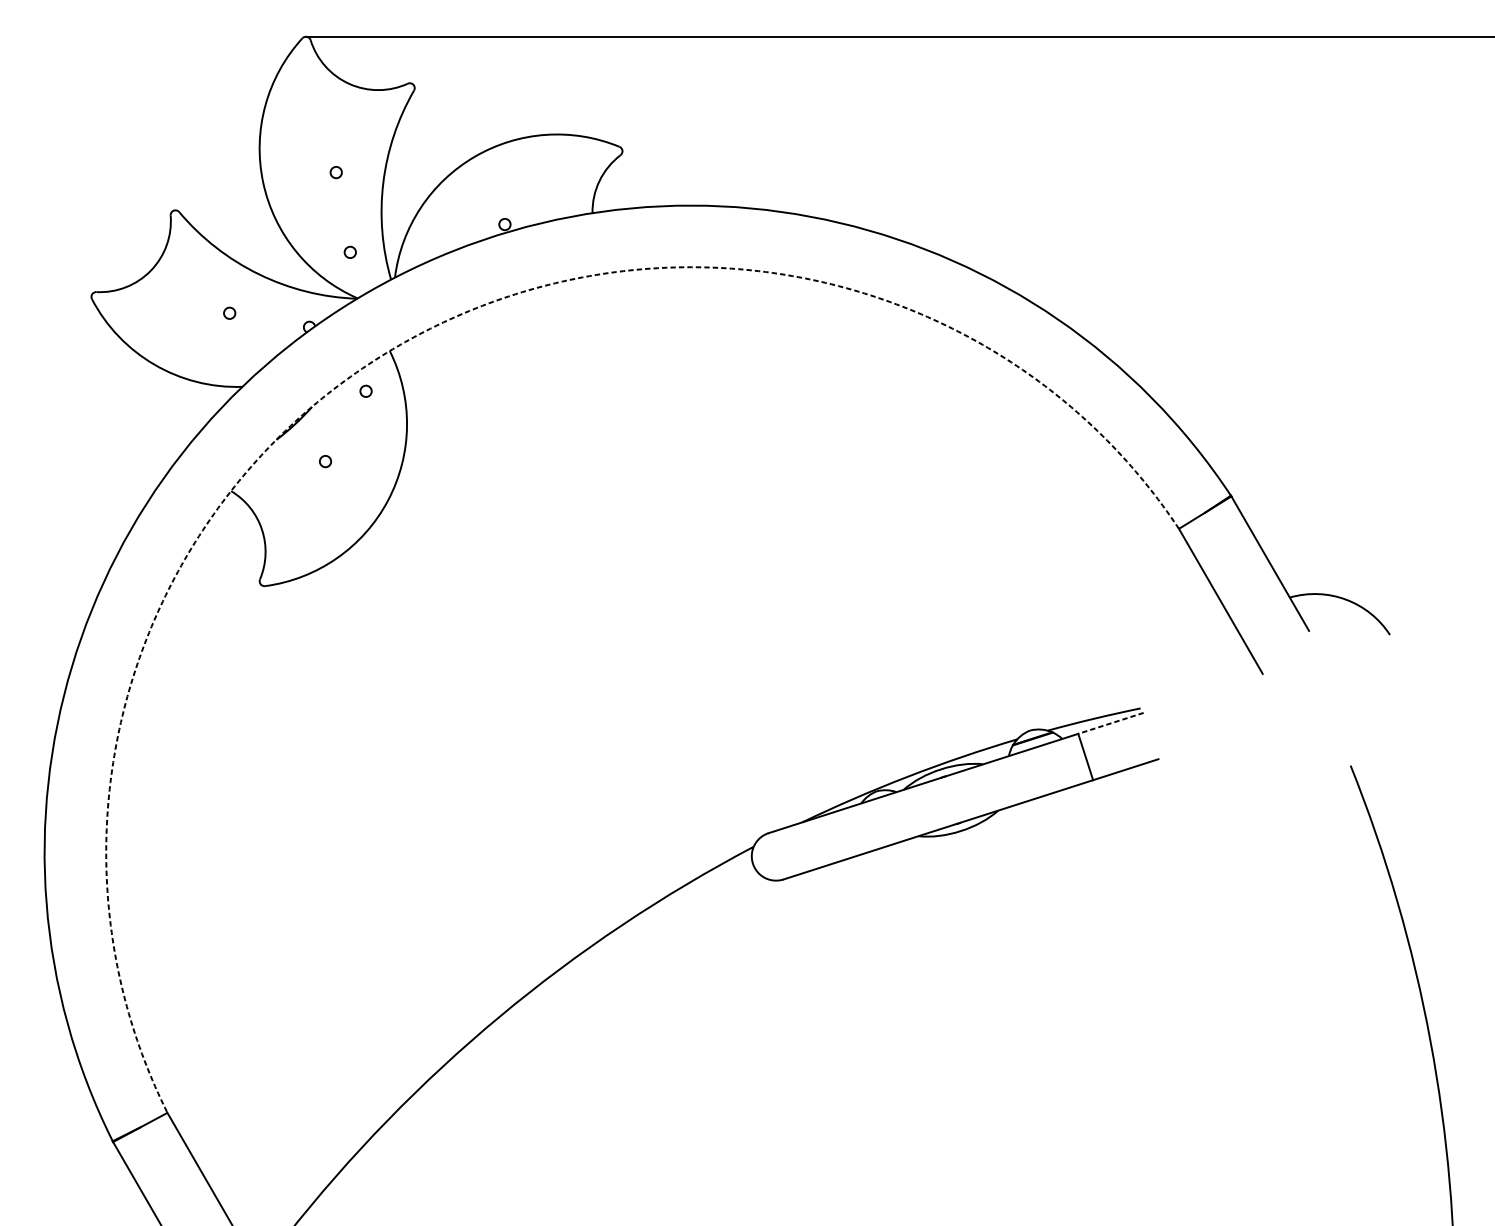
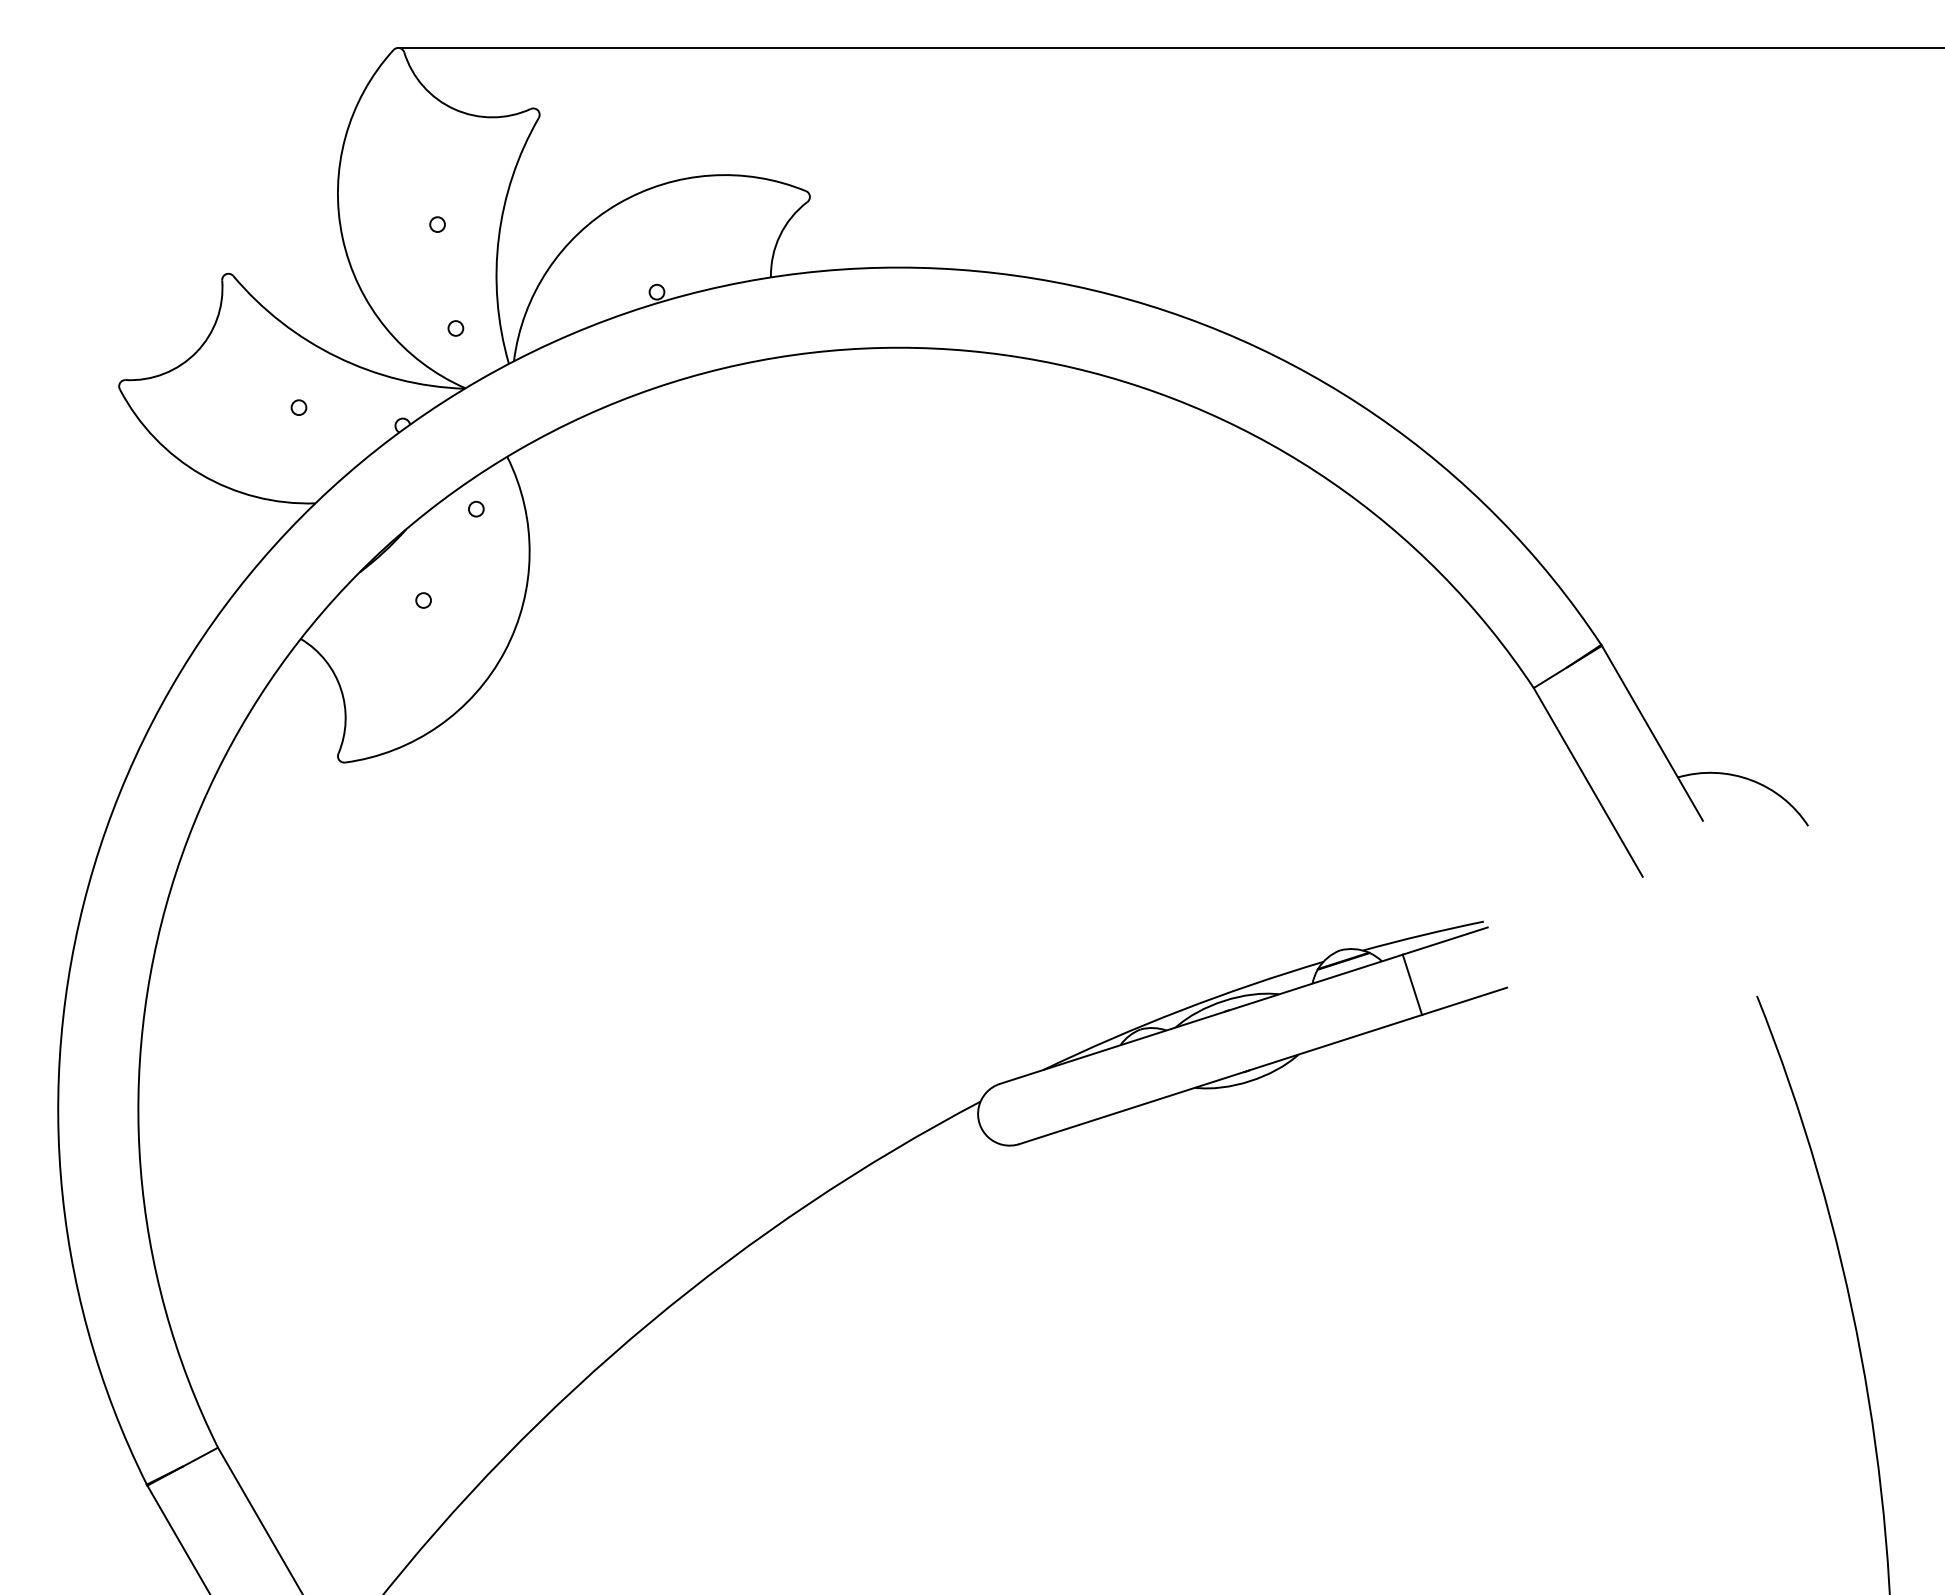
arc: (399, 345) -> (519, 449), dashed -> solid
line: (1111, 723) -> (1445, 941), dashed -> solid

